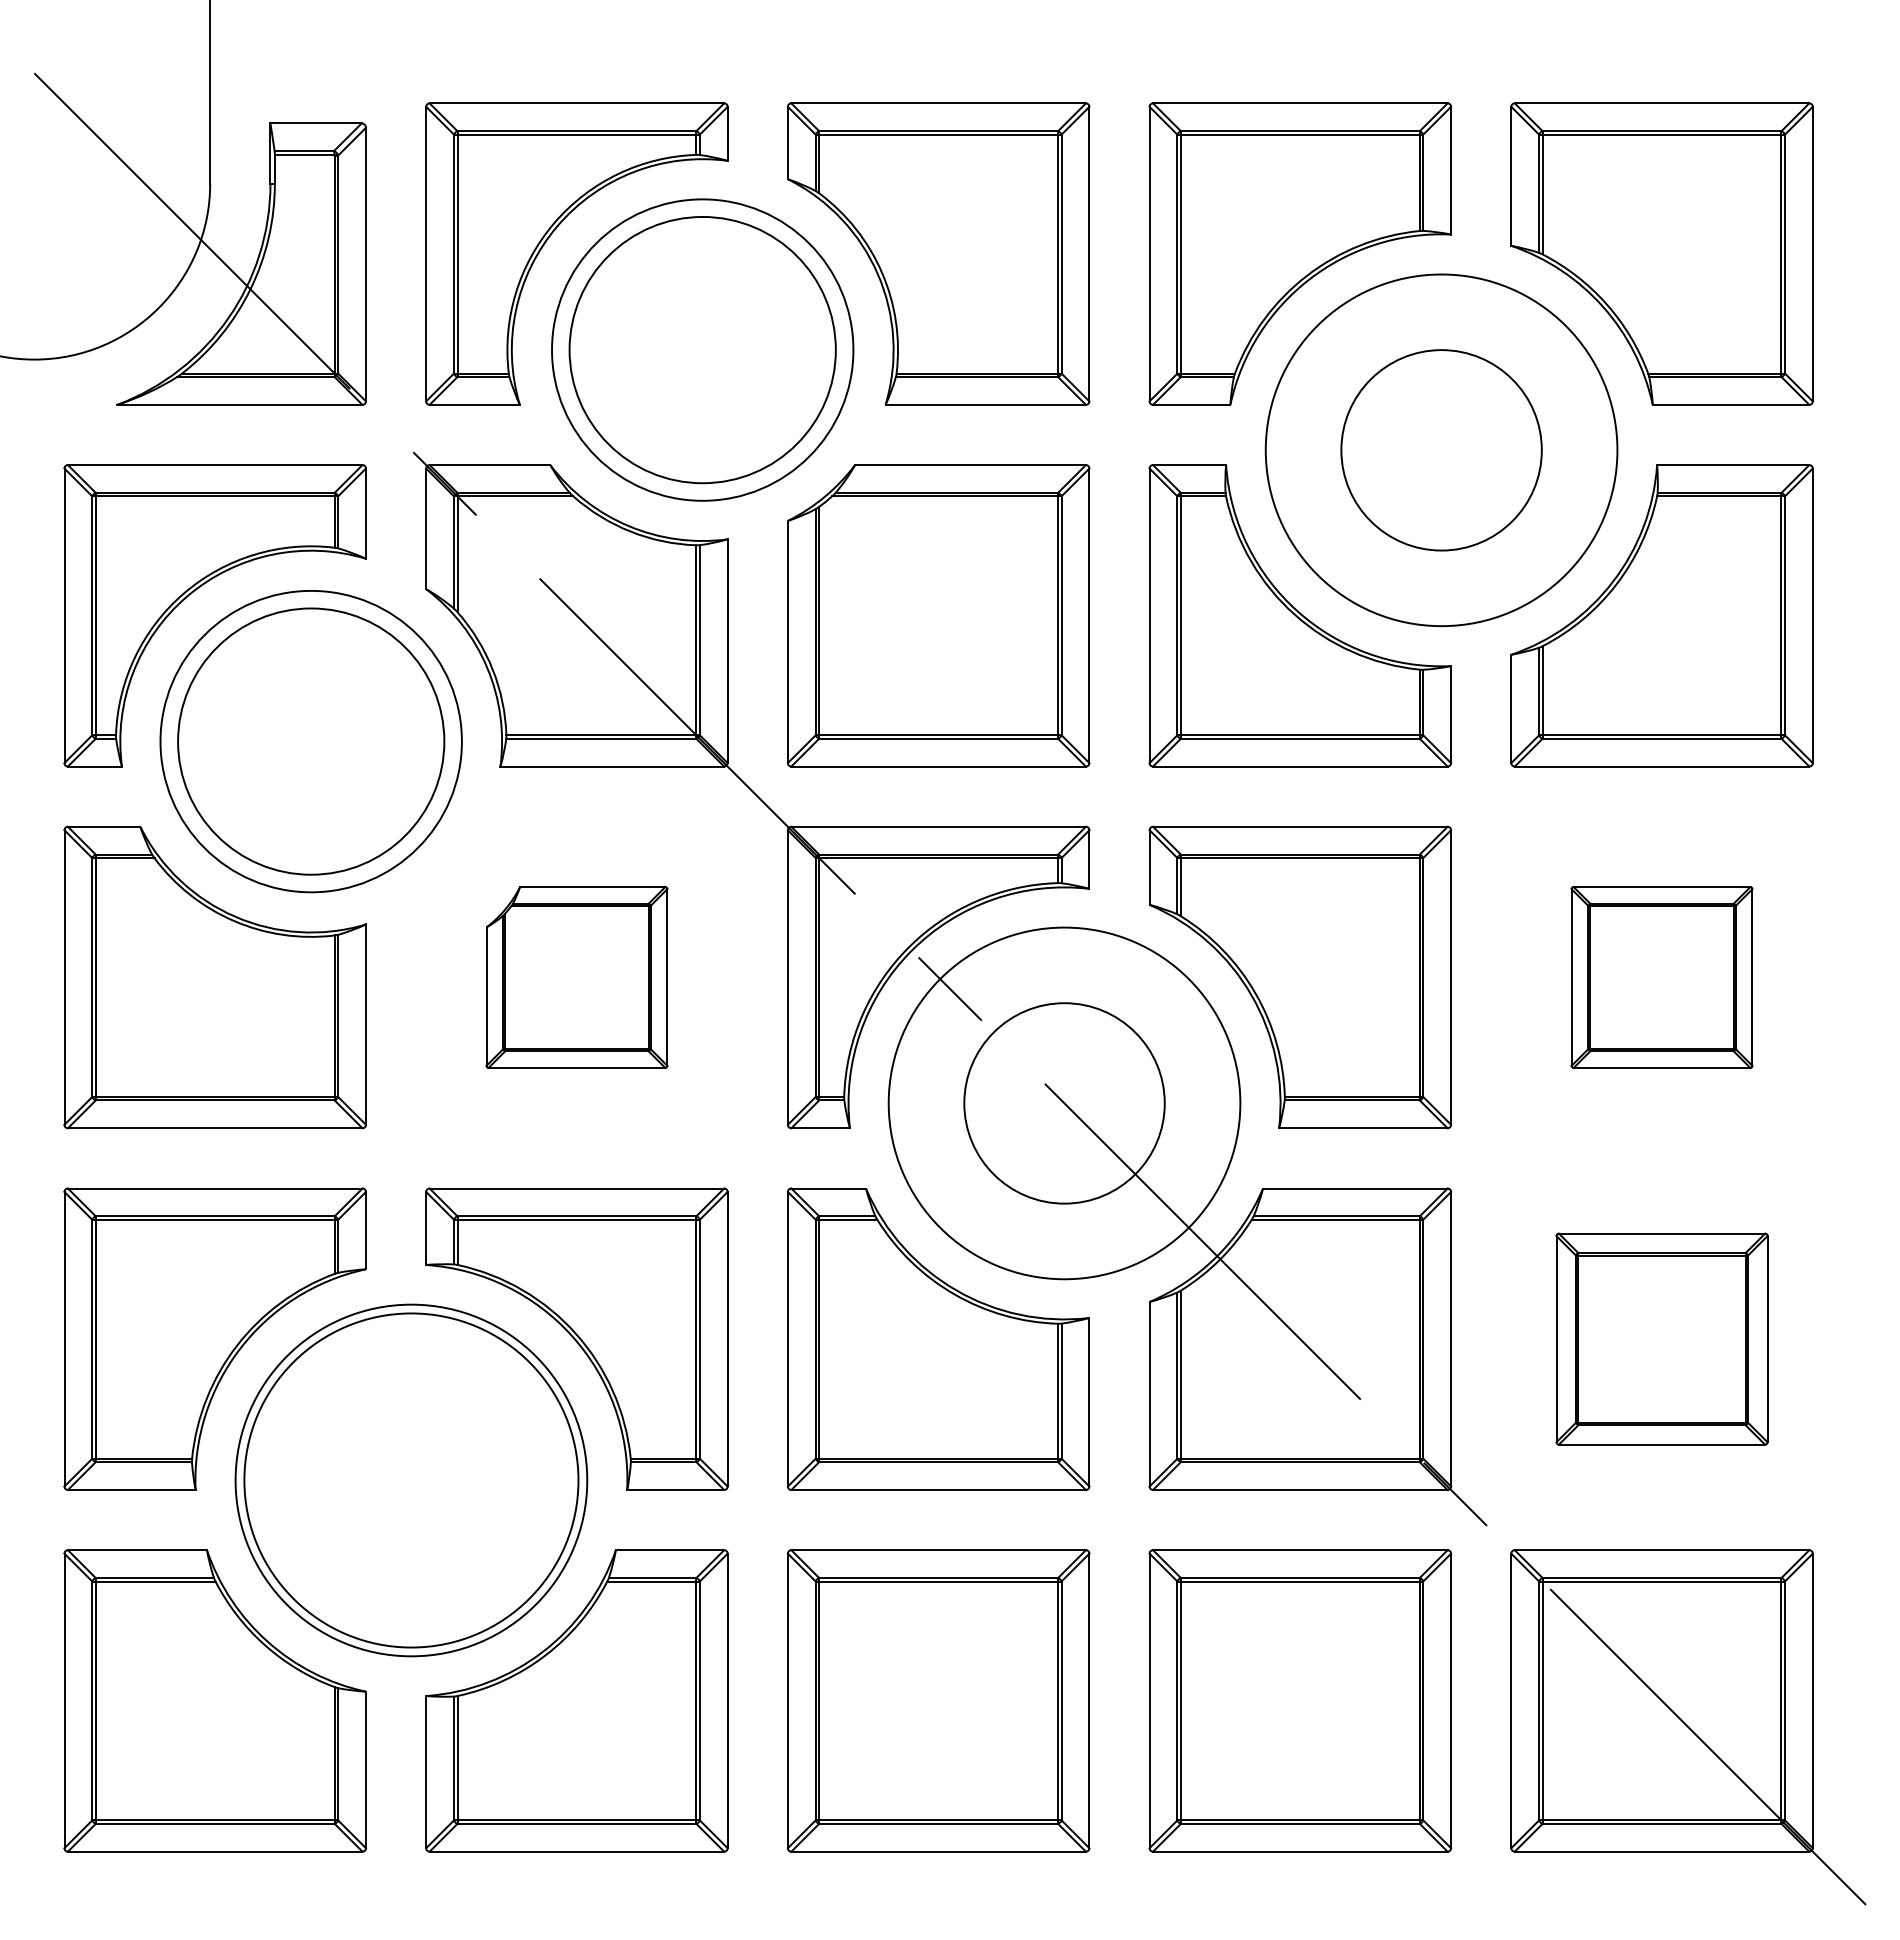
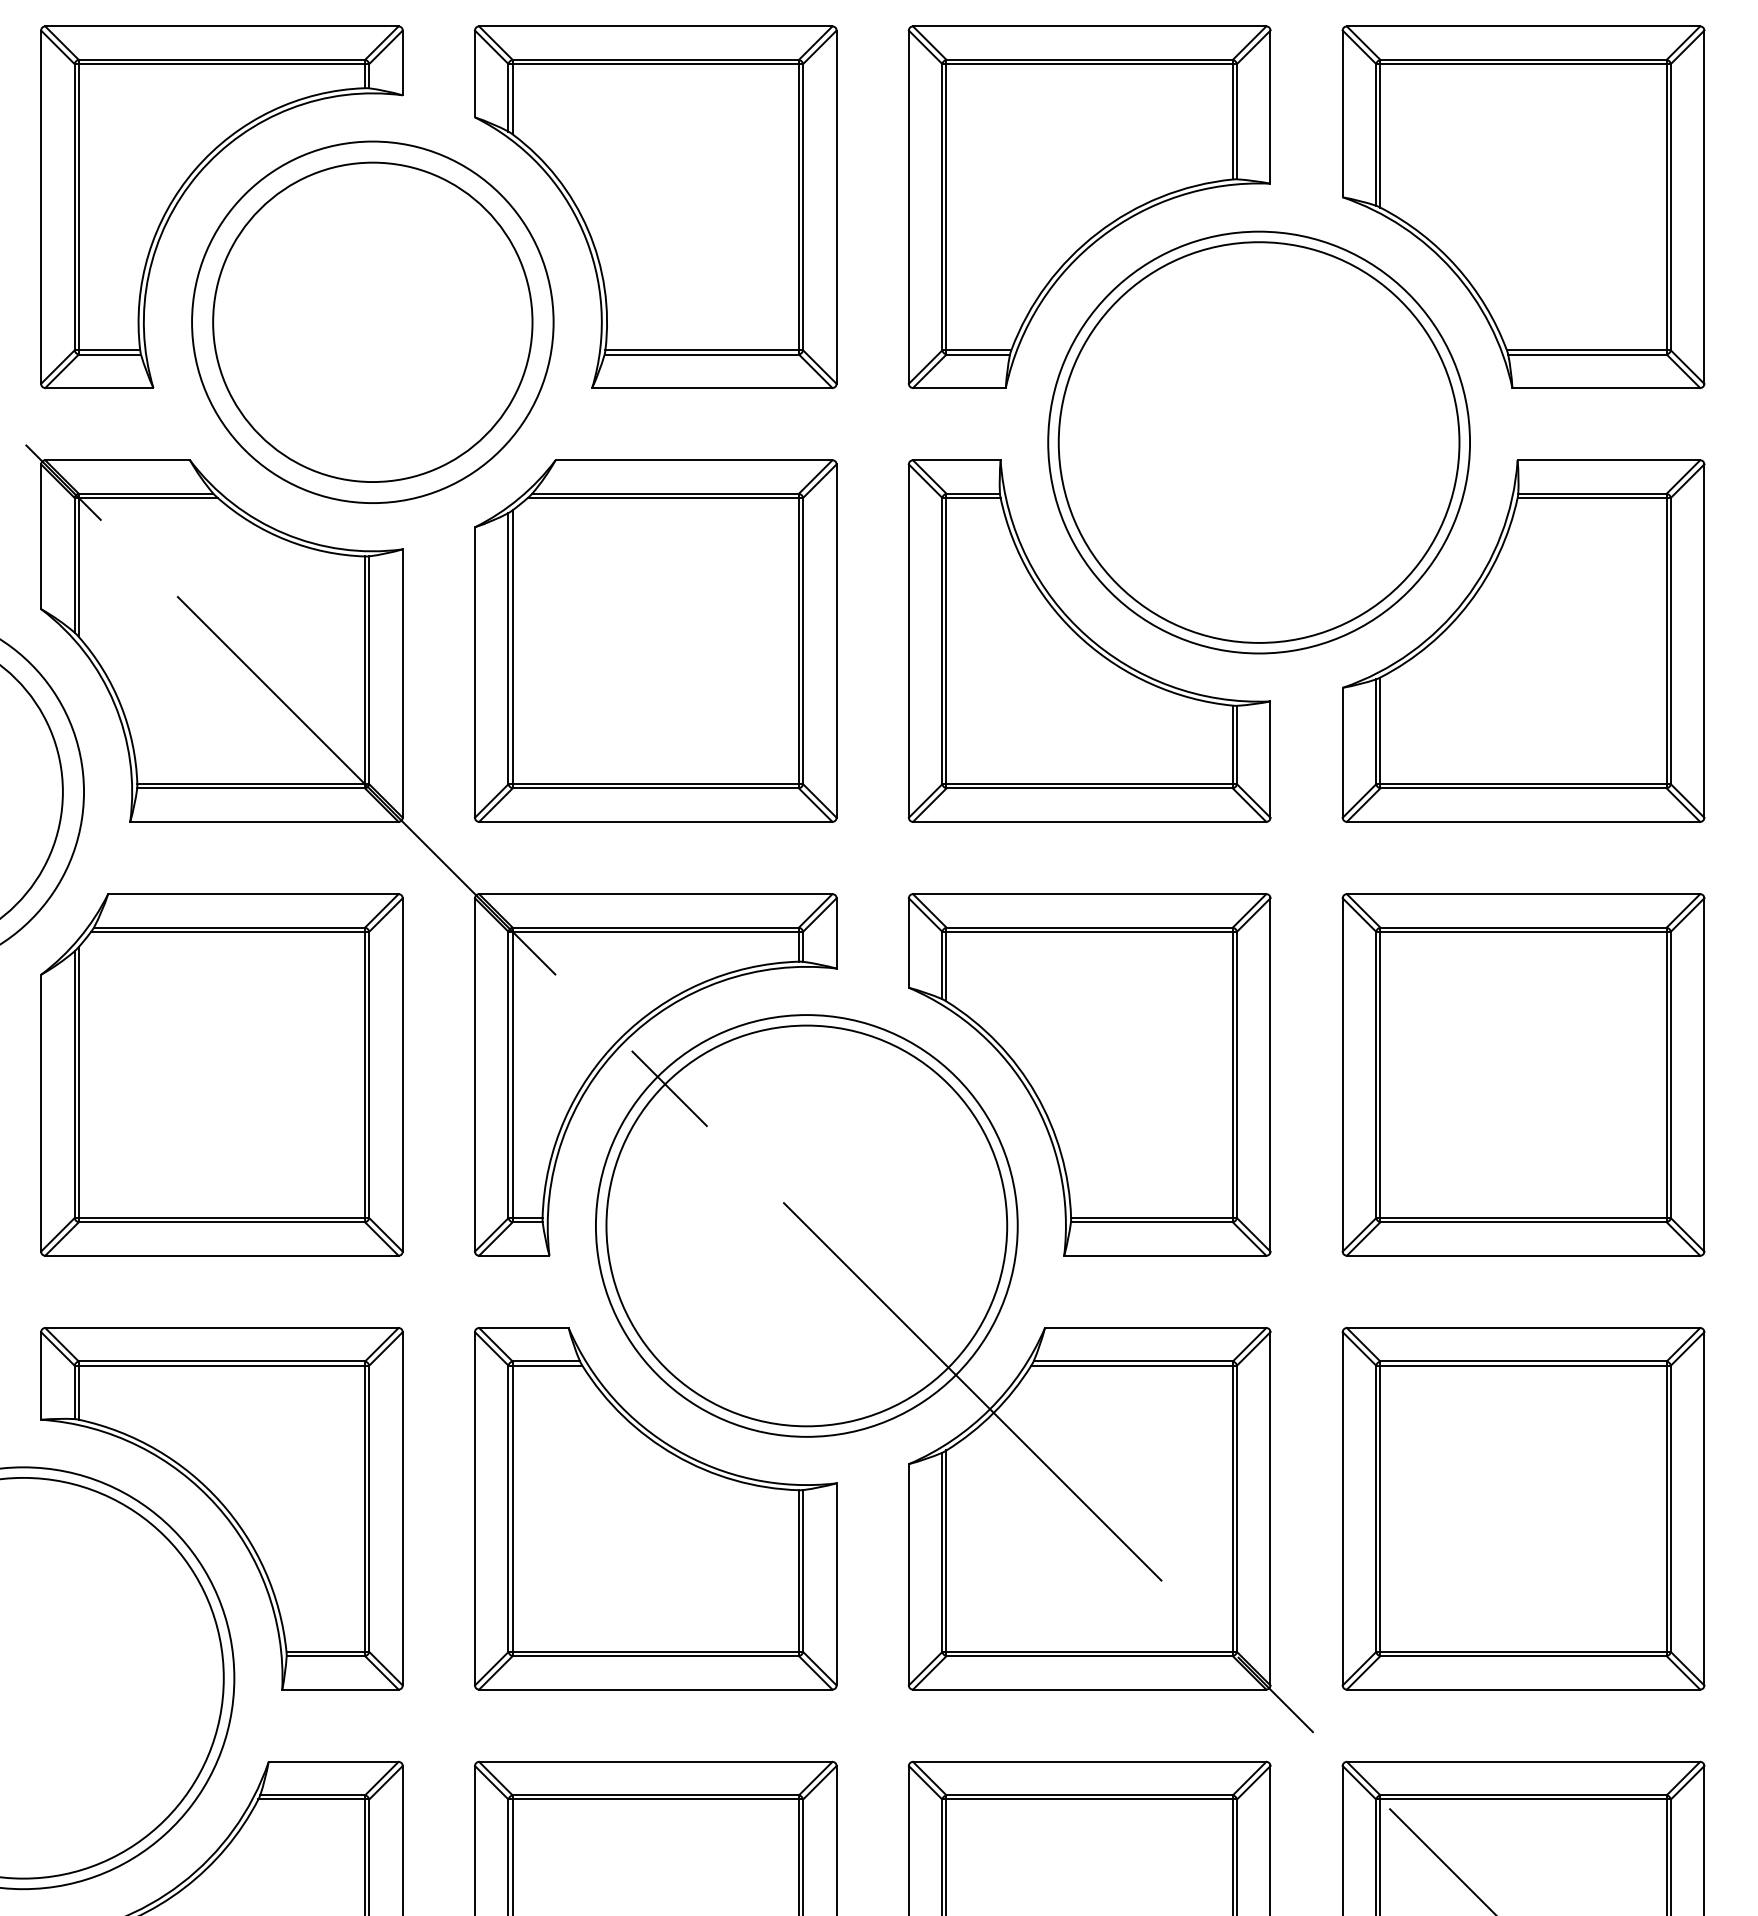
circle: (1441, 450) -> (1259, 442), size x1.67
part: (576, 977) -> (221, 1074), size x1.67
part: (1661, 977) -> (1522, 1074), size x1.67
circle: (1064, 1103) -> (806, 1226), size x1.67
part: (1661, 1338) -> (1522, 1507), size x1.43

